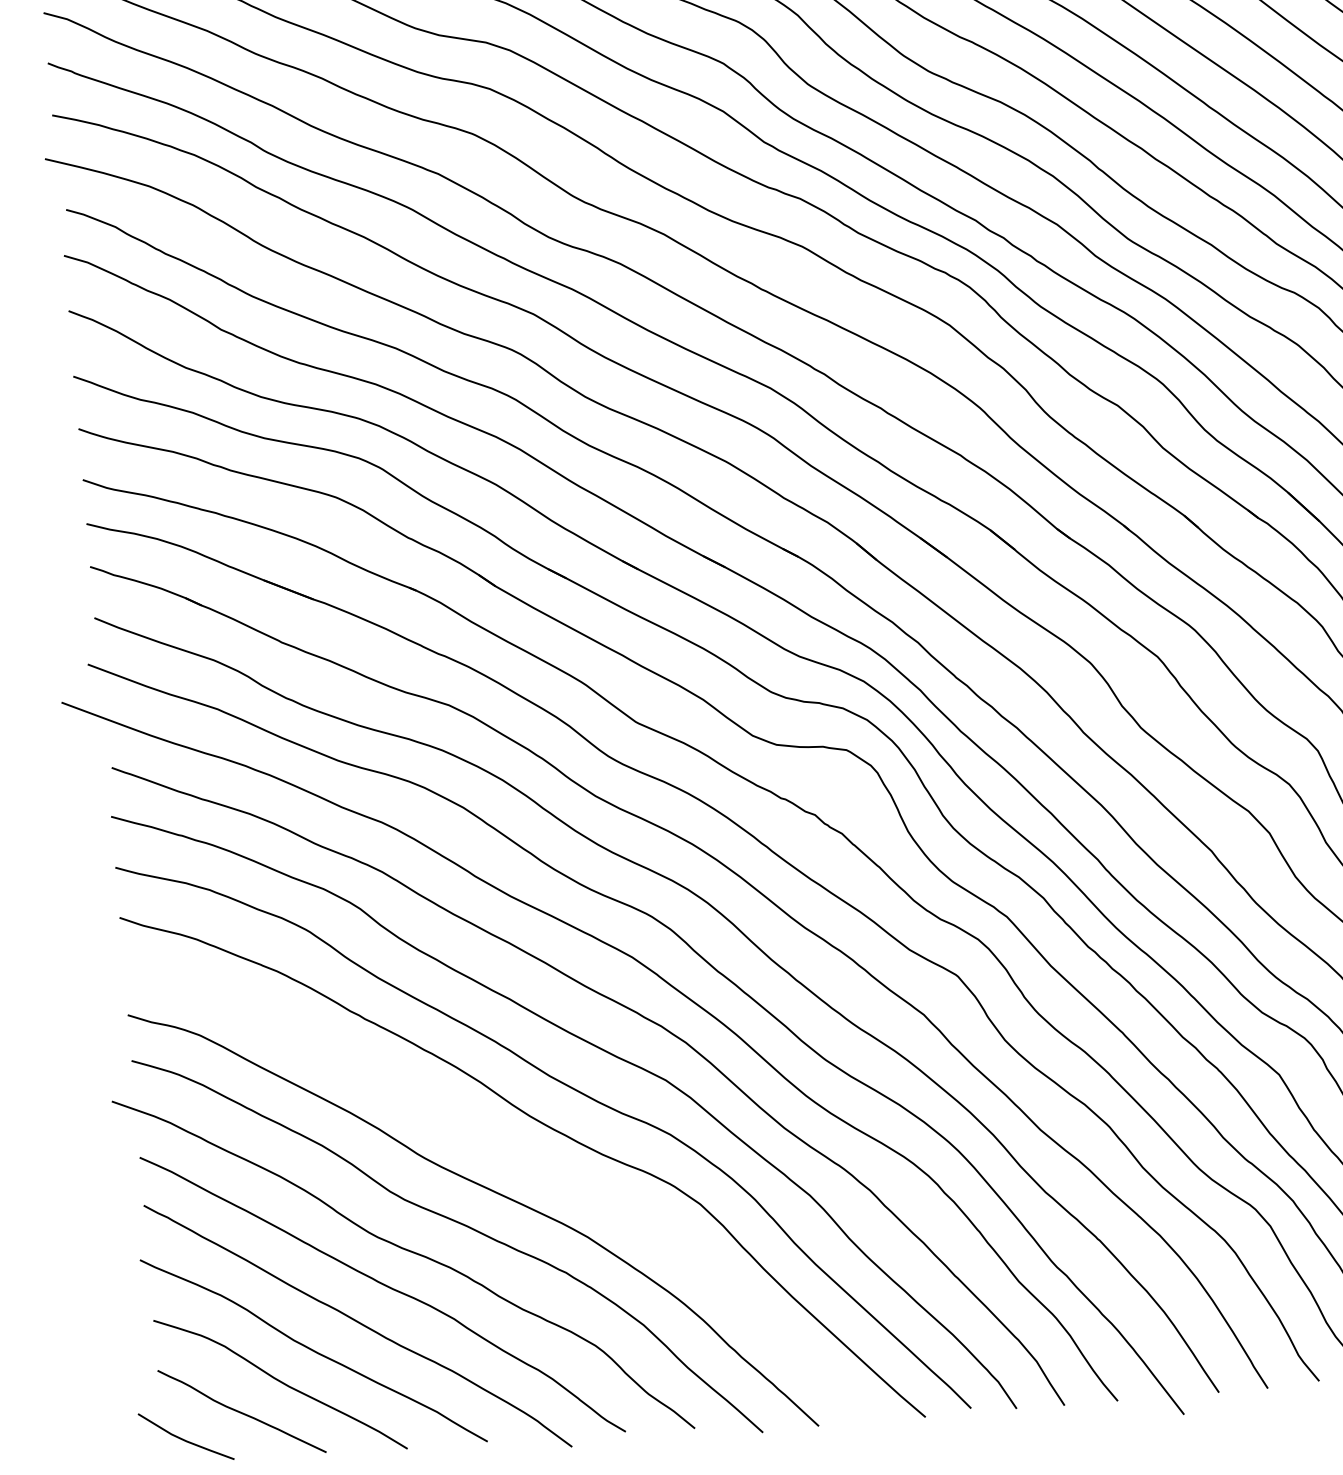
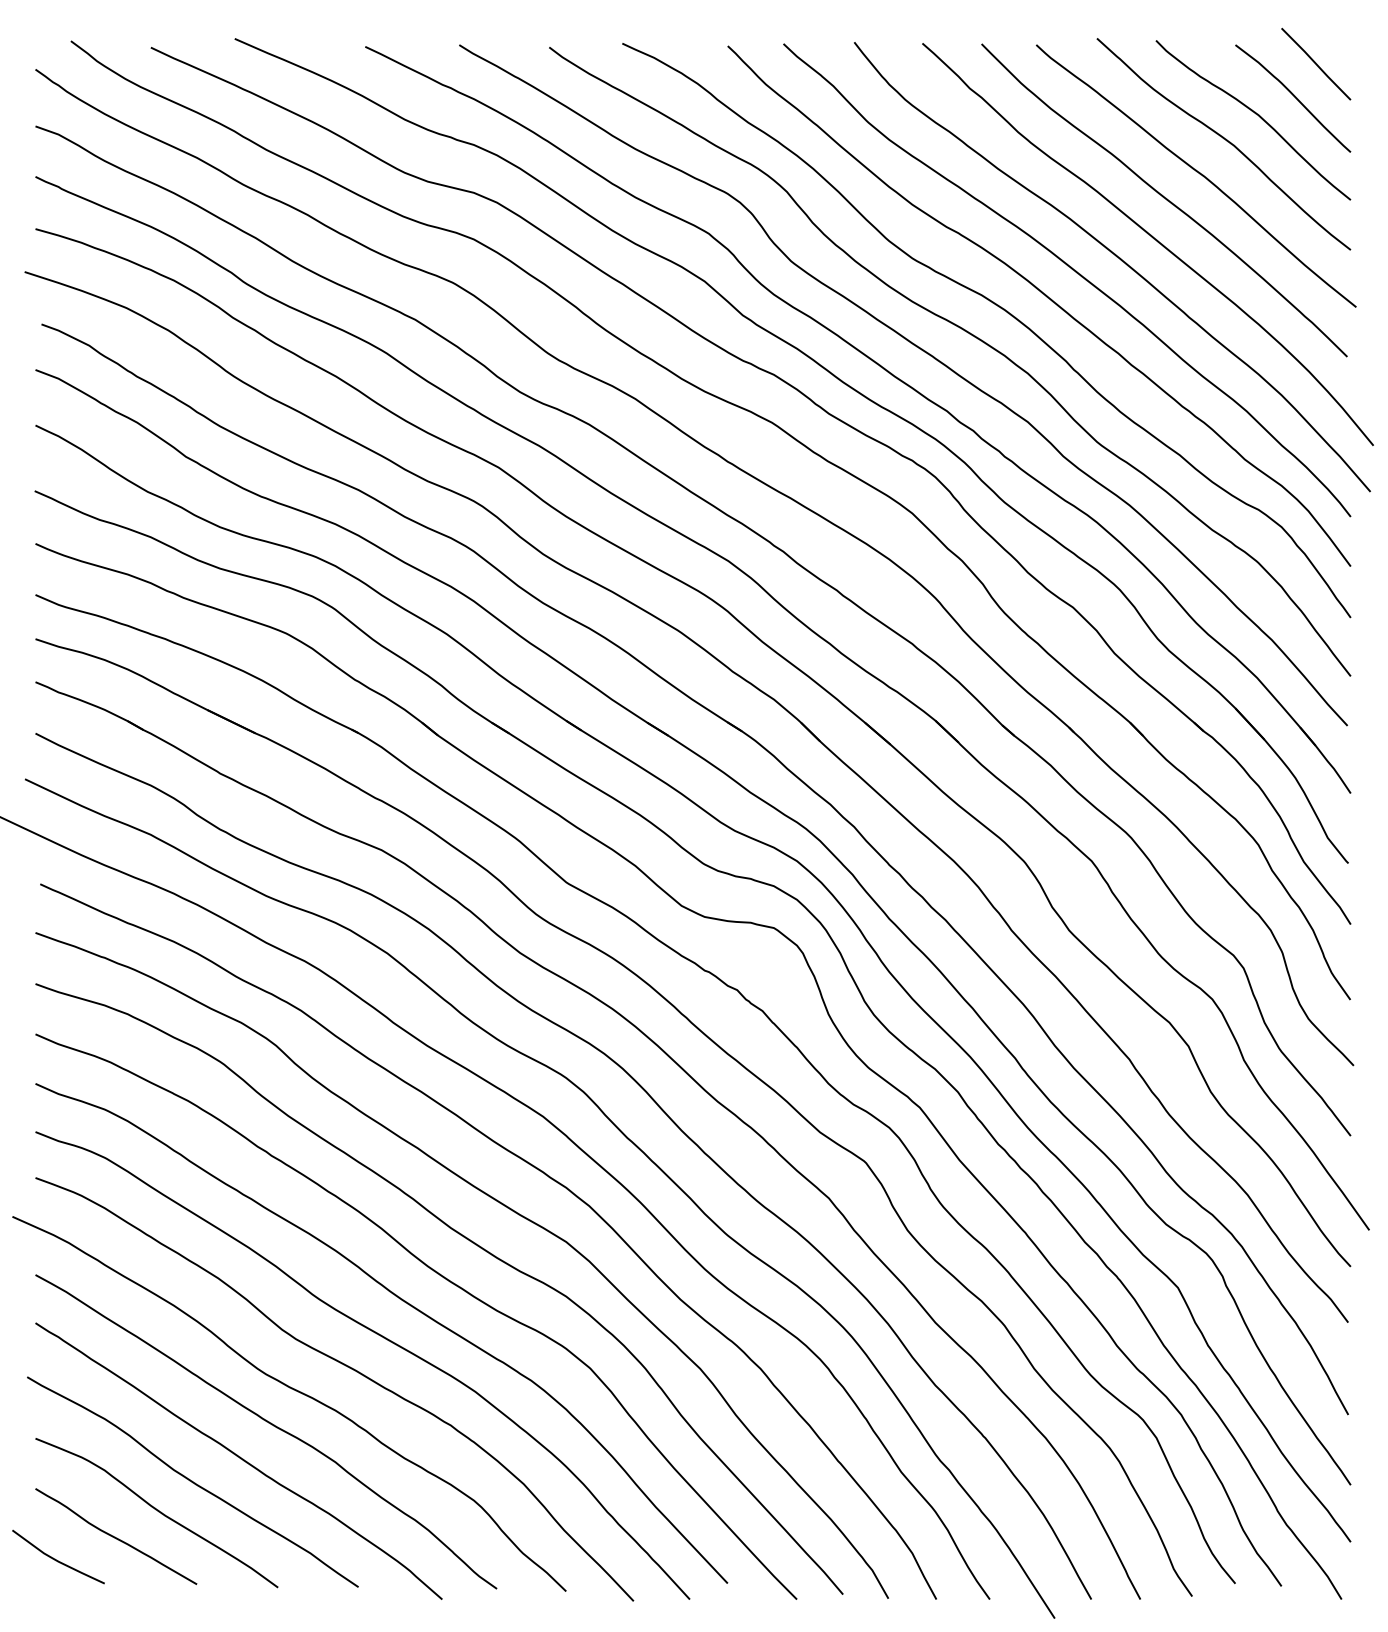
curve: (507, 1153) -> (402, 1301), added

